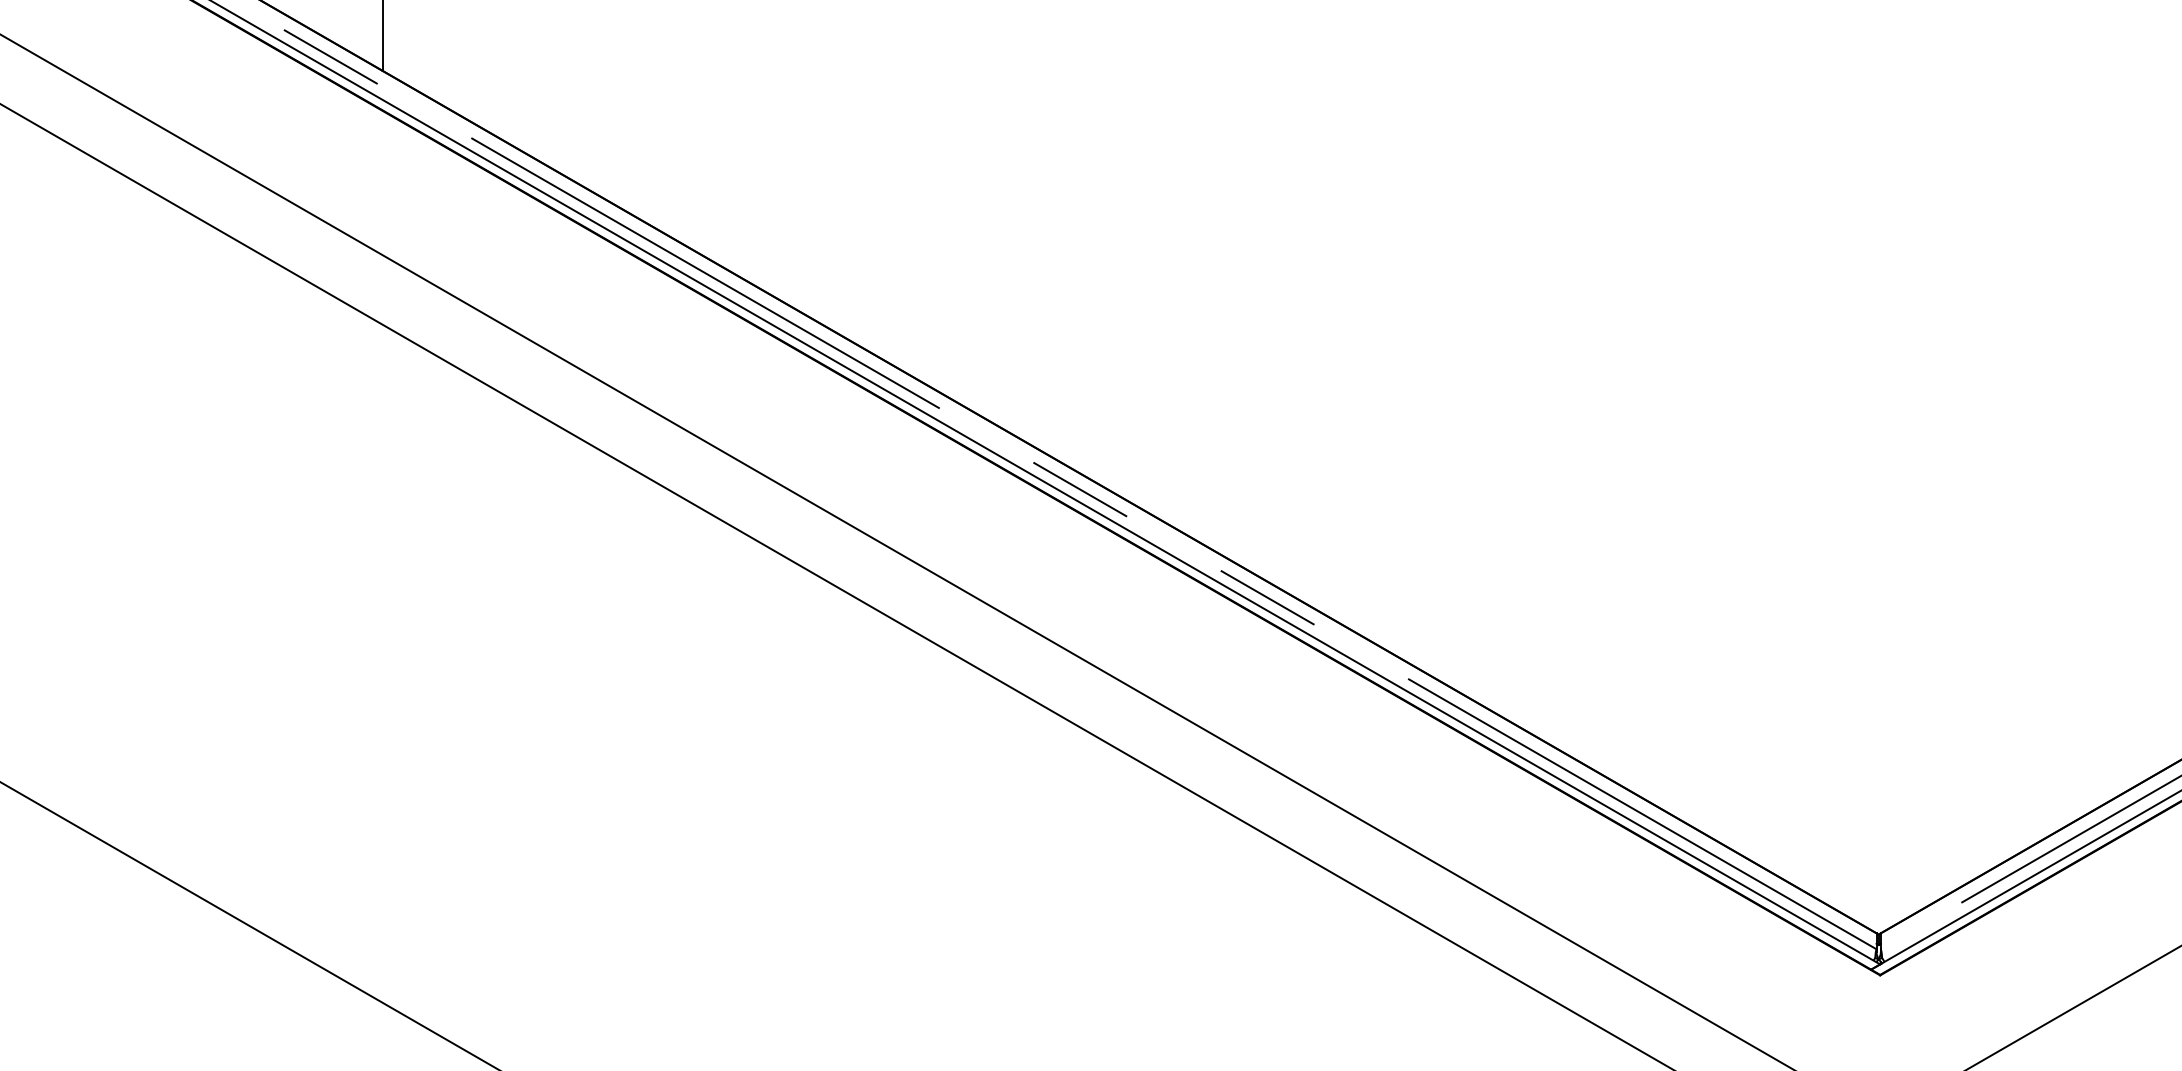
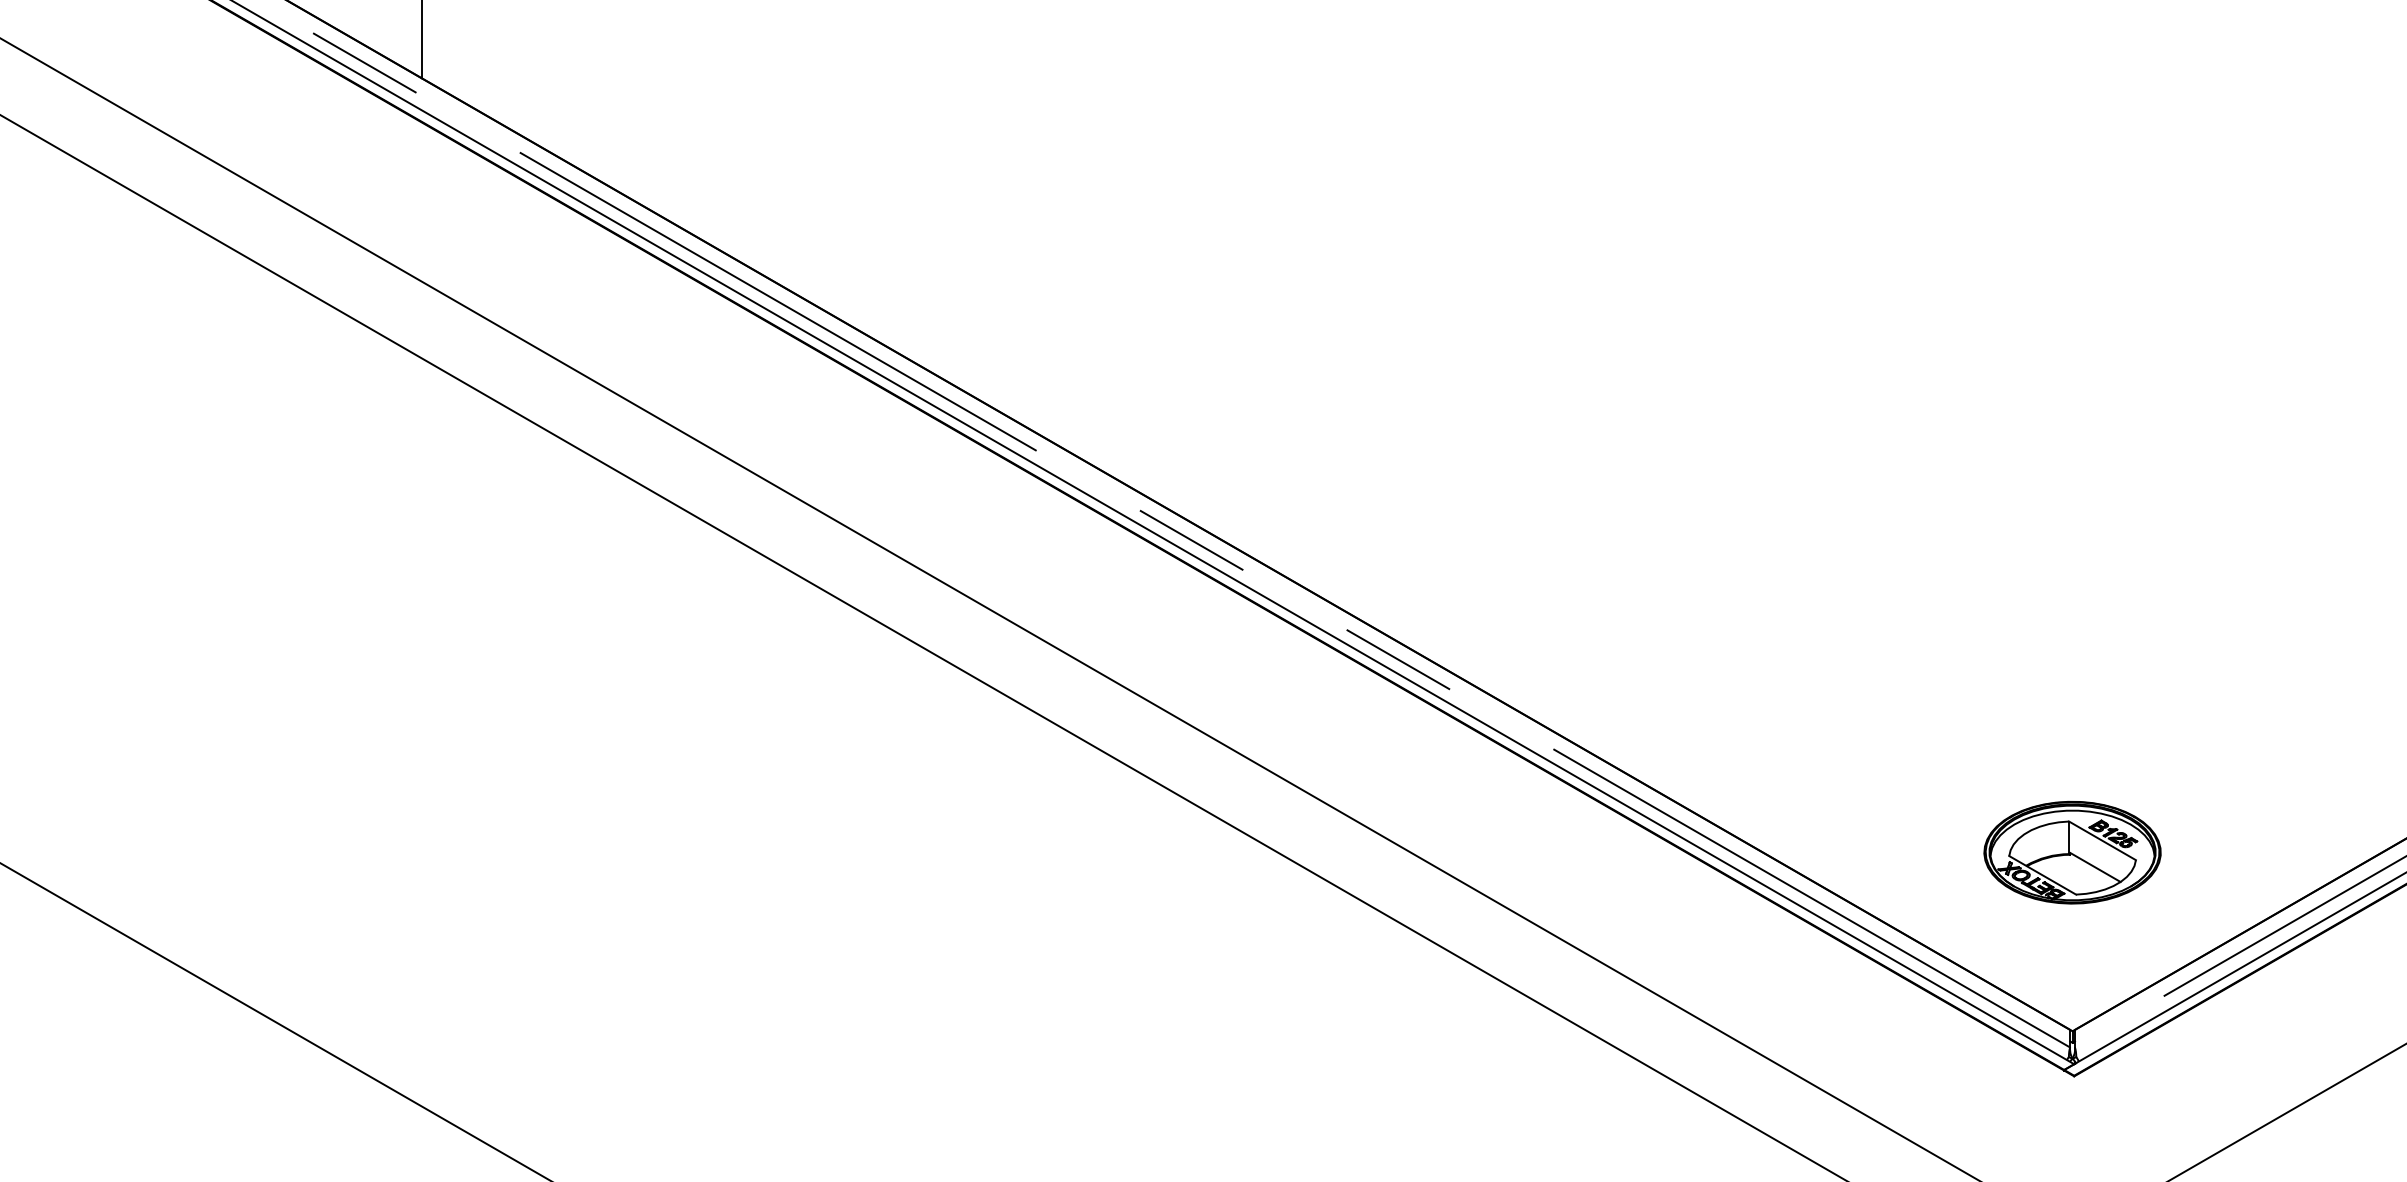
part: (1878, 772) -> (2072, 852), added

